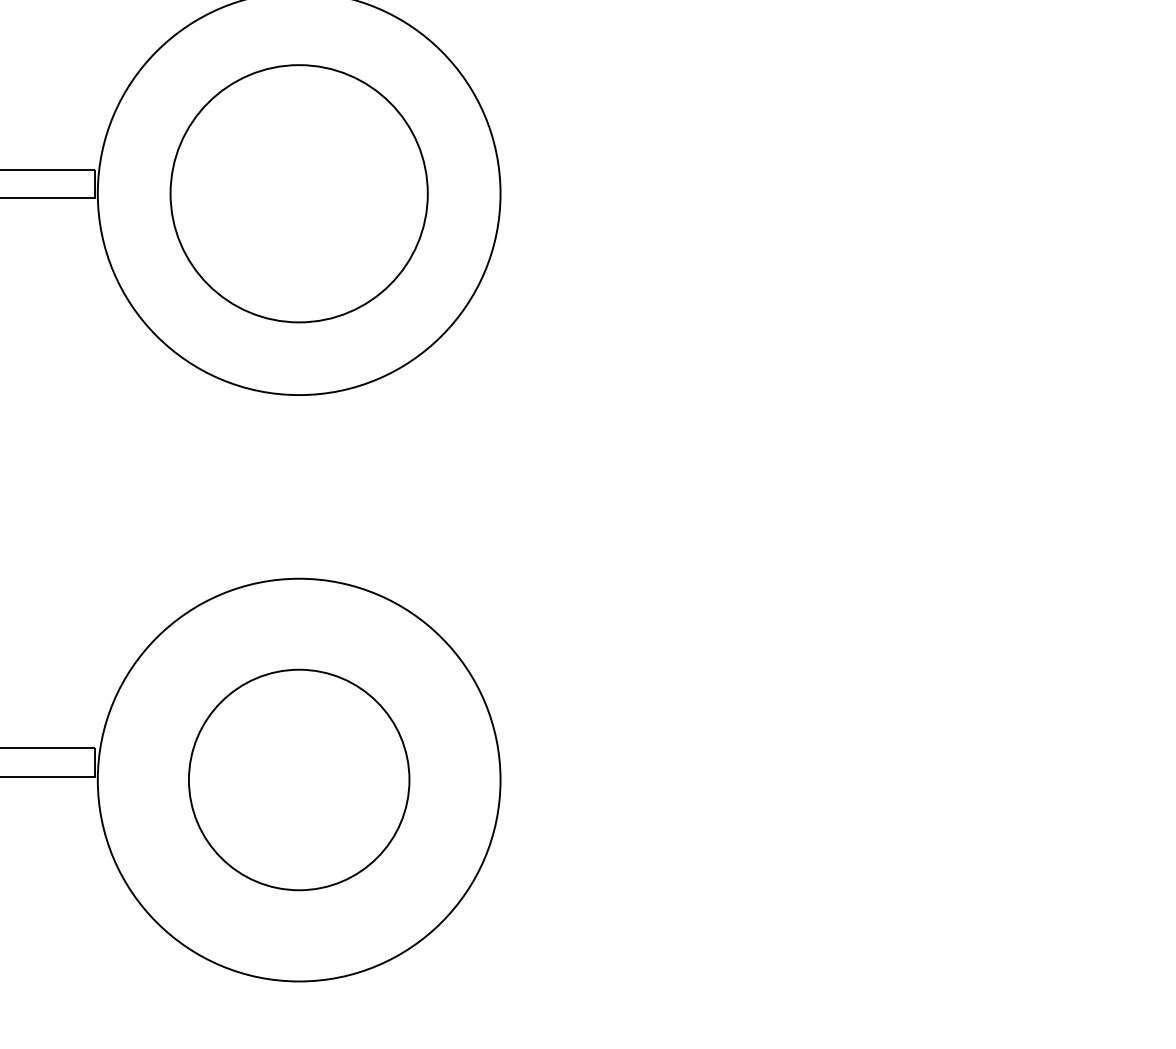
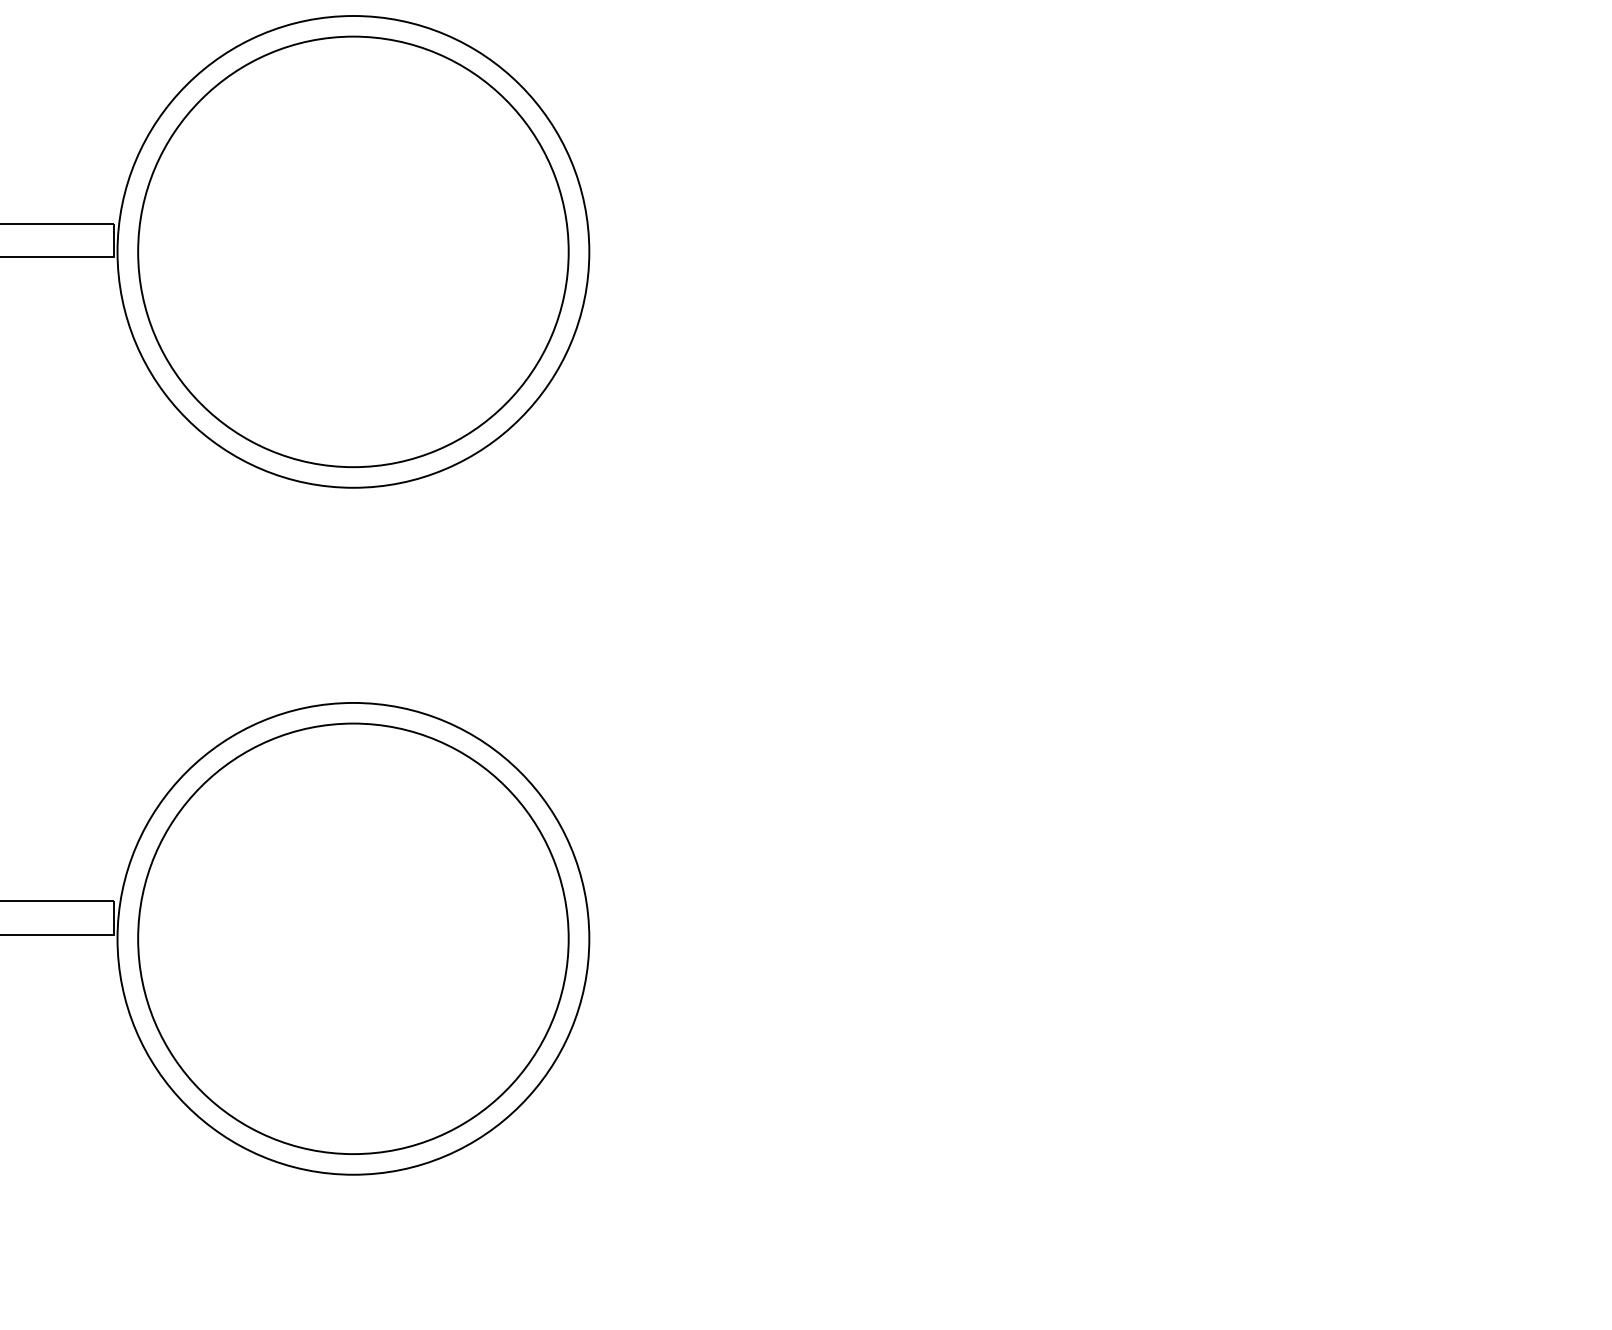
circle: (299, 193) -> (353, 251), size x1.43
circle: (299, 779) -> (353, 938), size x1.67

